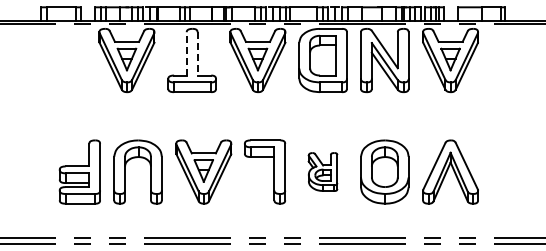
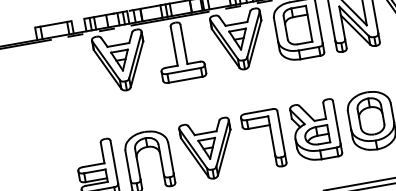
line: (186, 53) -> (173, 45), dashed -> solid
line: (197, 53) -> (183, 44), dashed -> solid
part: (322, 171) -> (315, 130), size x1.67

